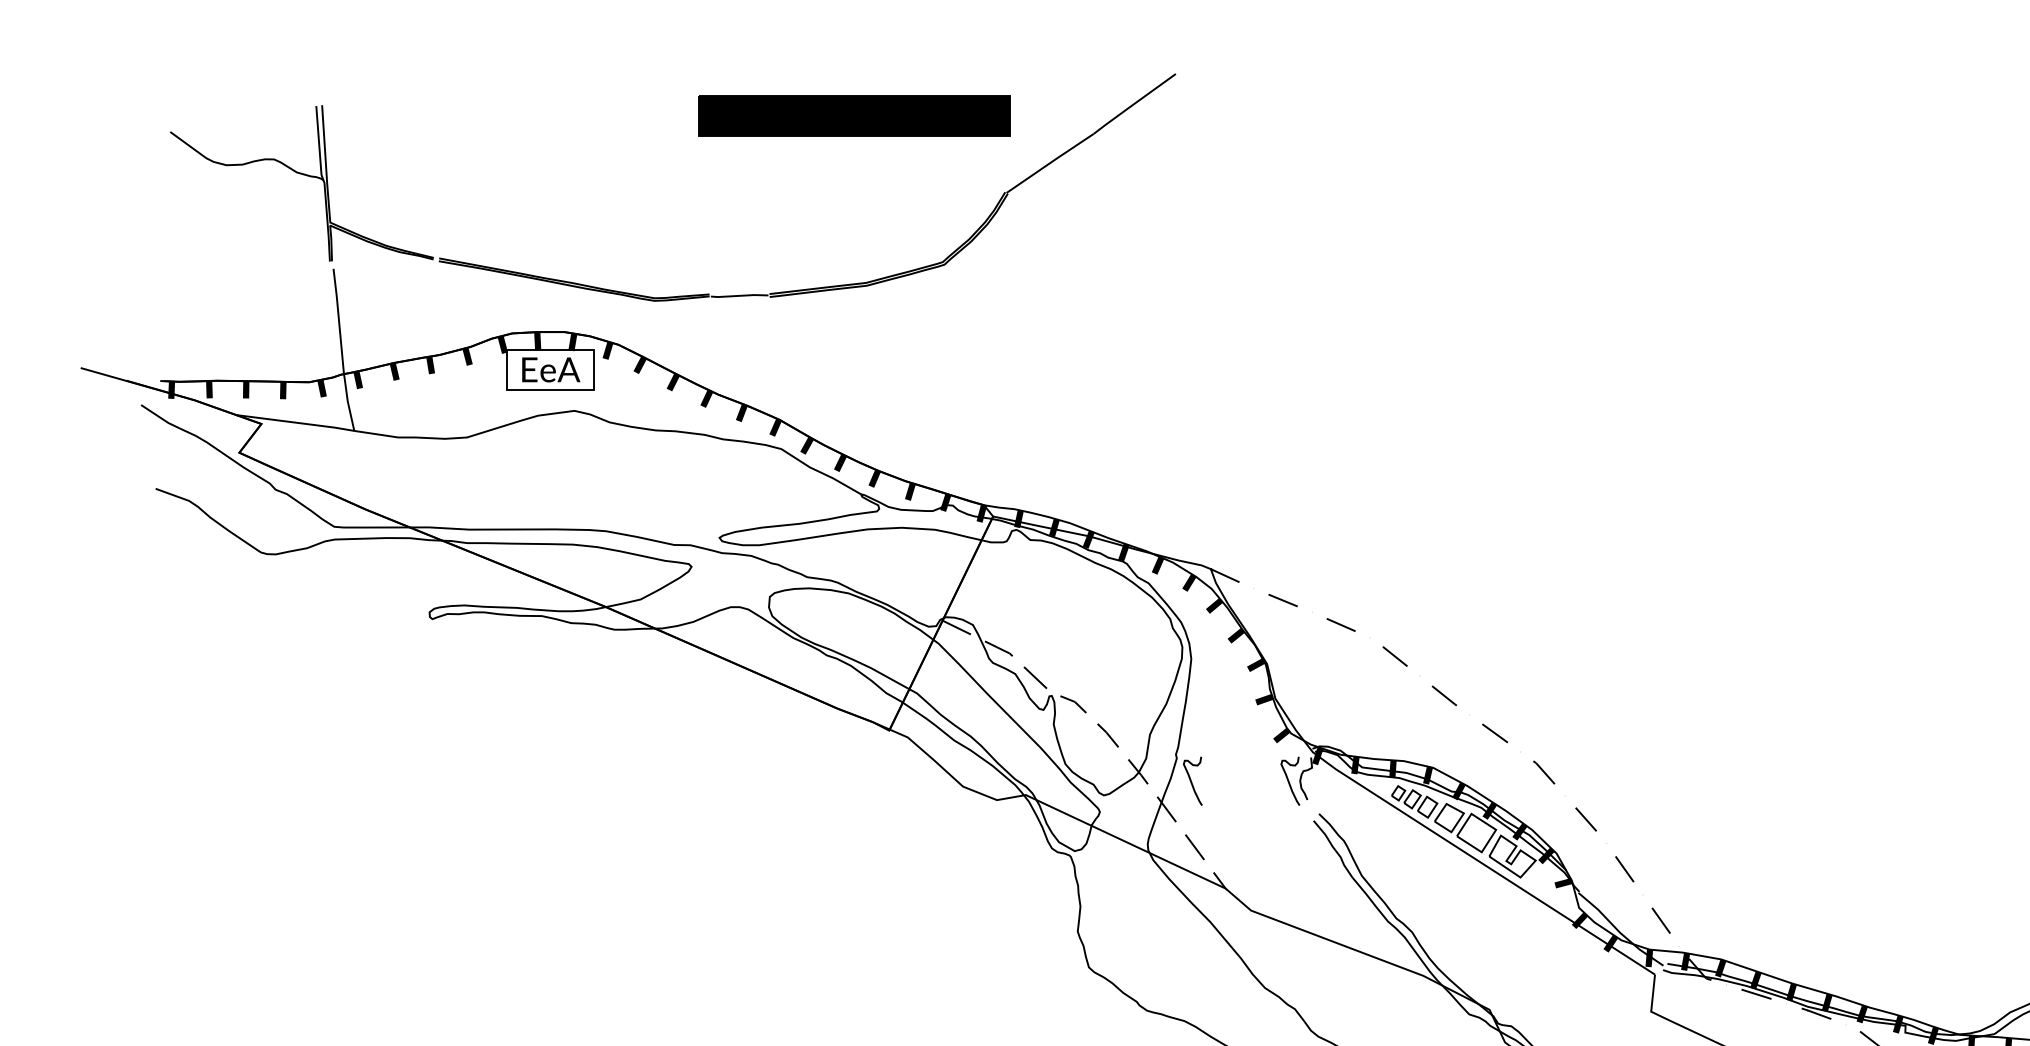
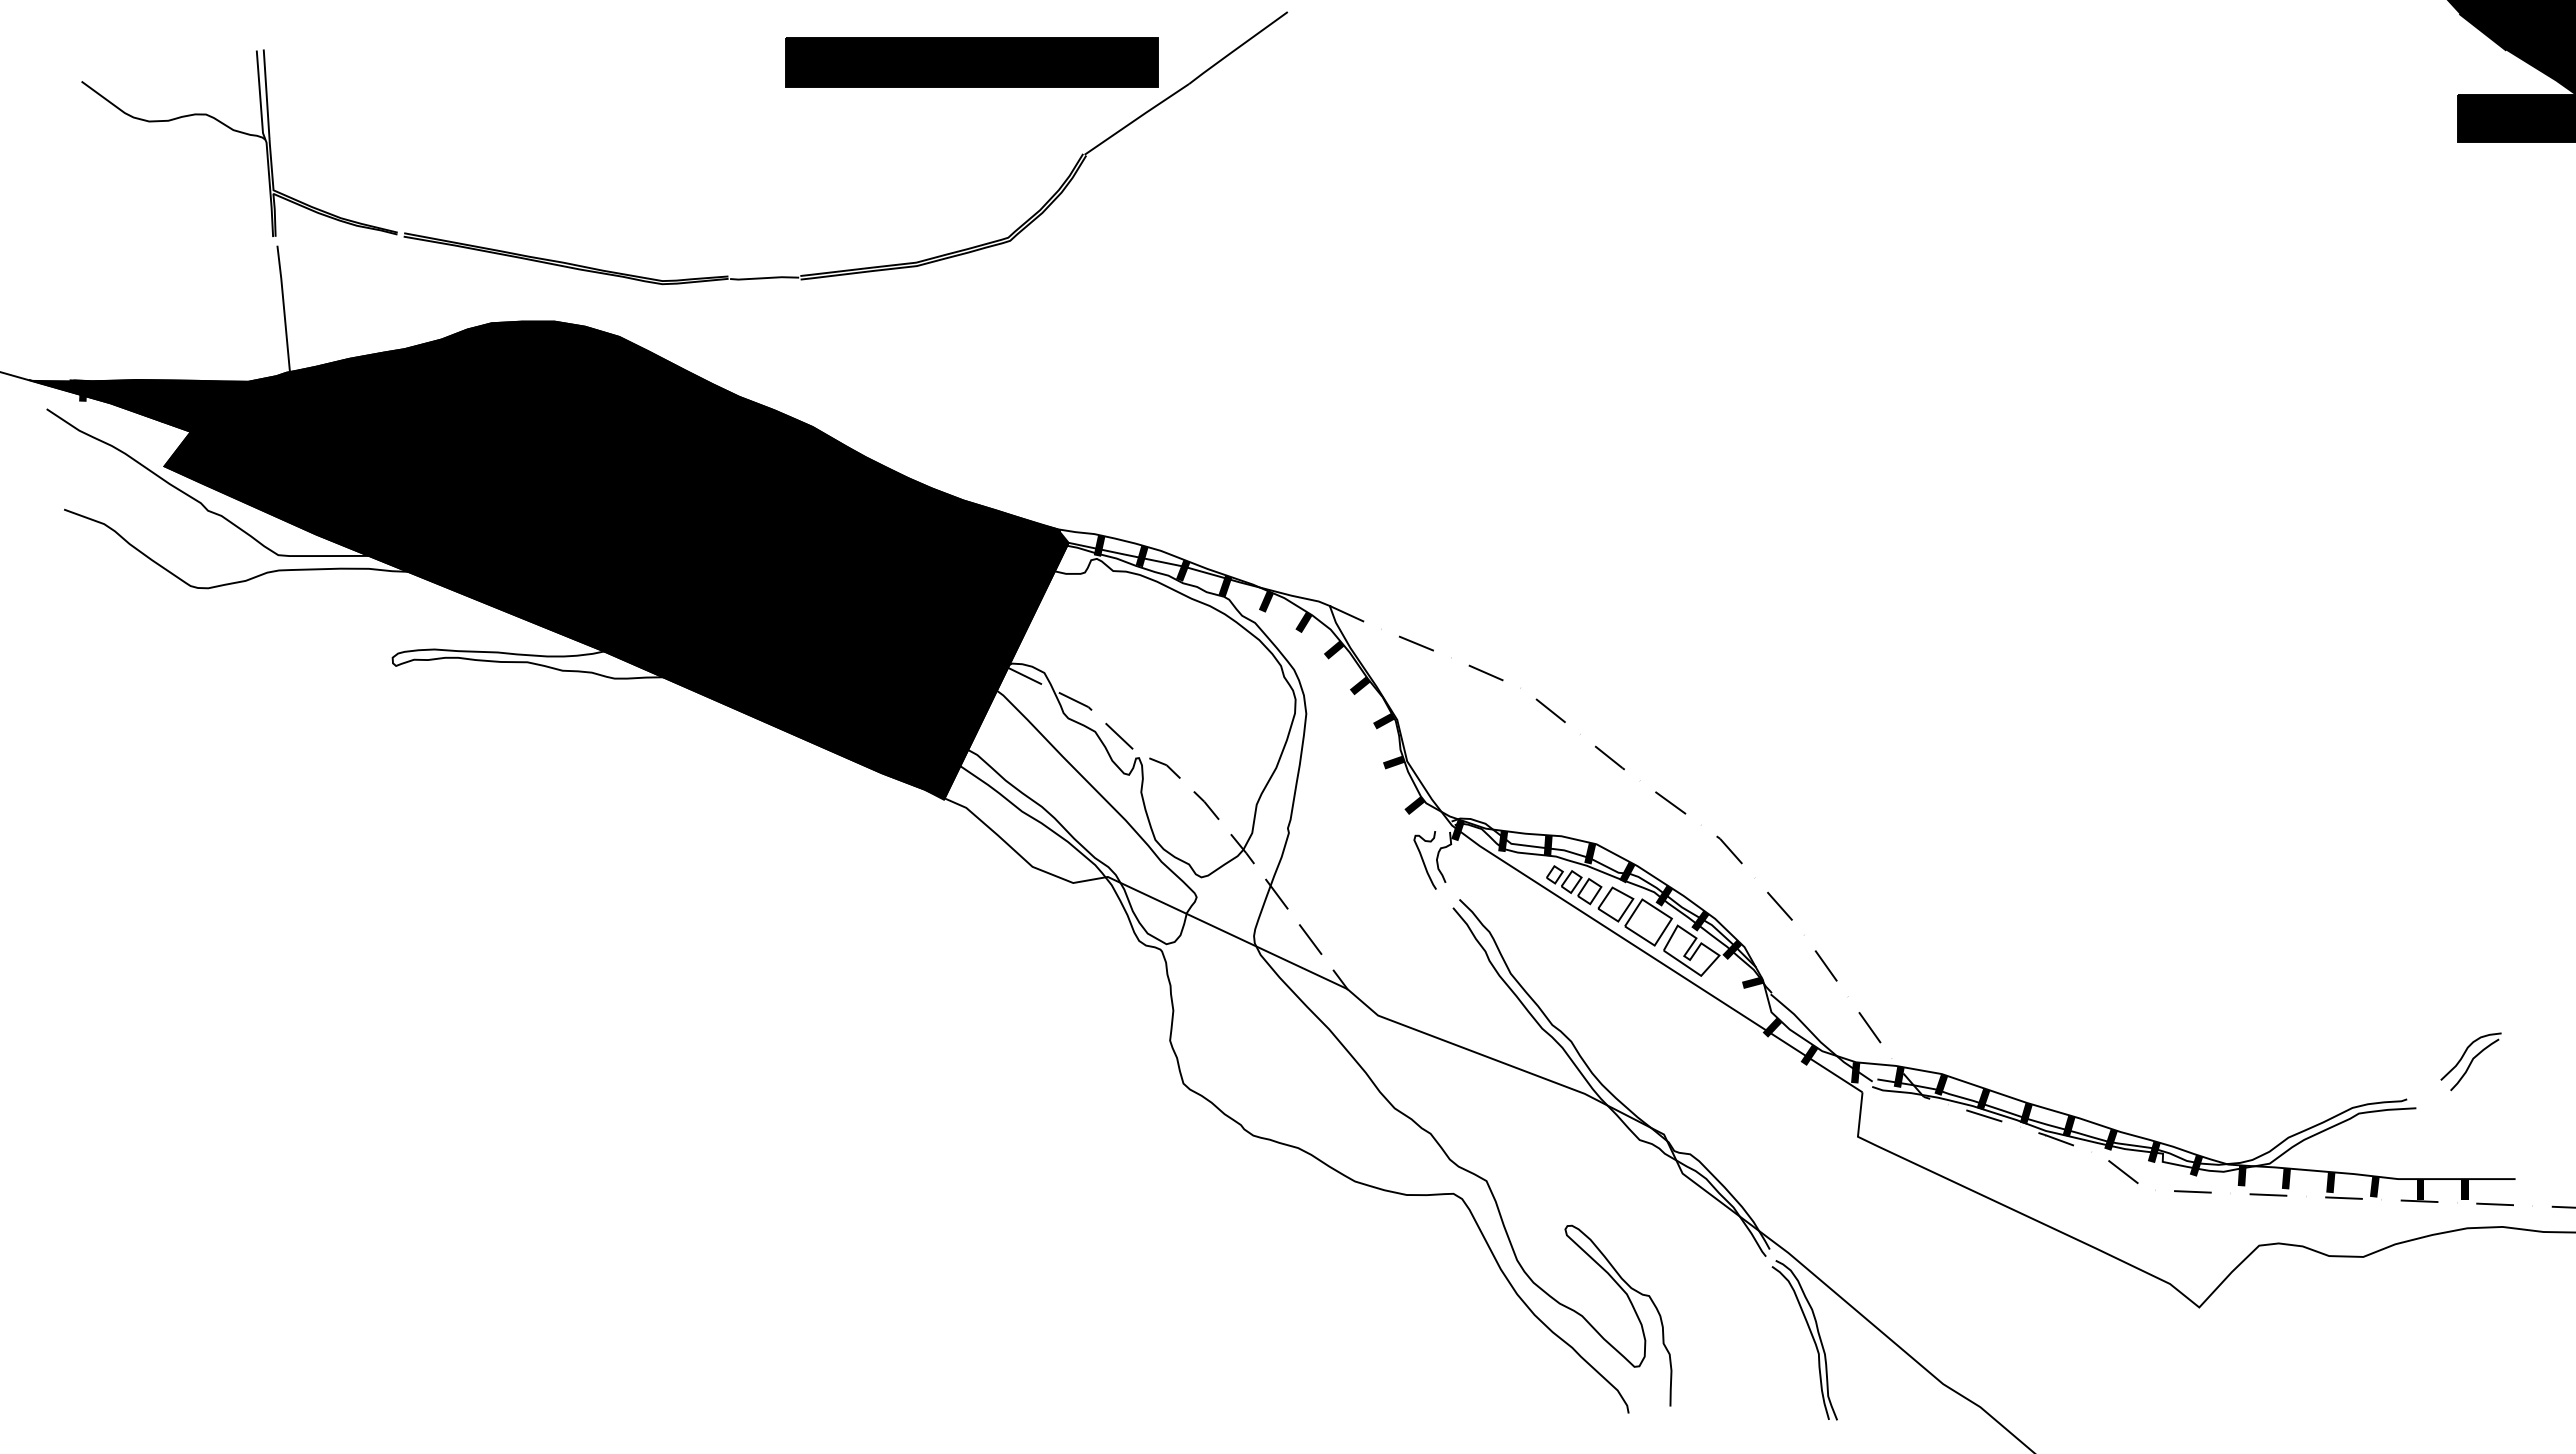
part: (853, 116) -> (971, 62), moved
fill: (550, 370) -> (537, 367), added
fill: (559, 531) -> (548, 560), added
curve: (1191, 781) -> (1306, 860), removed

